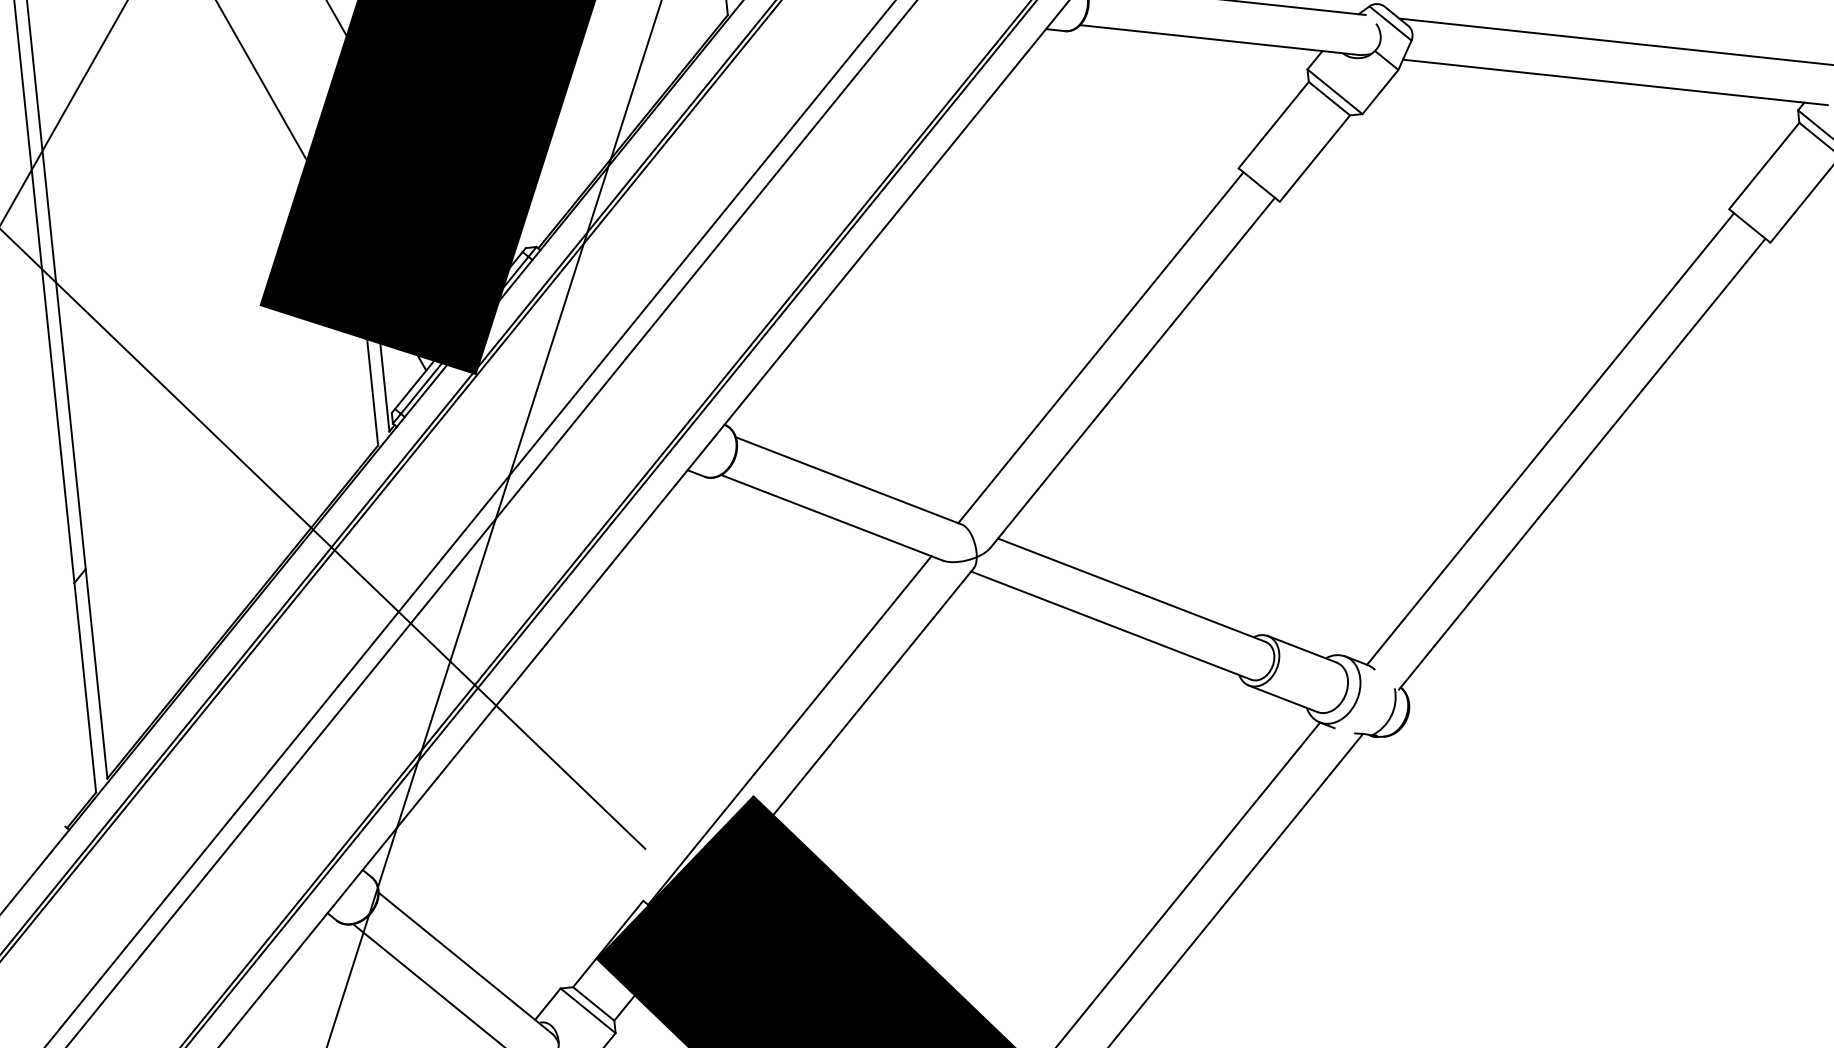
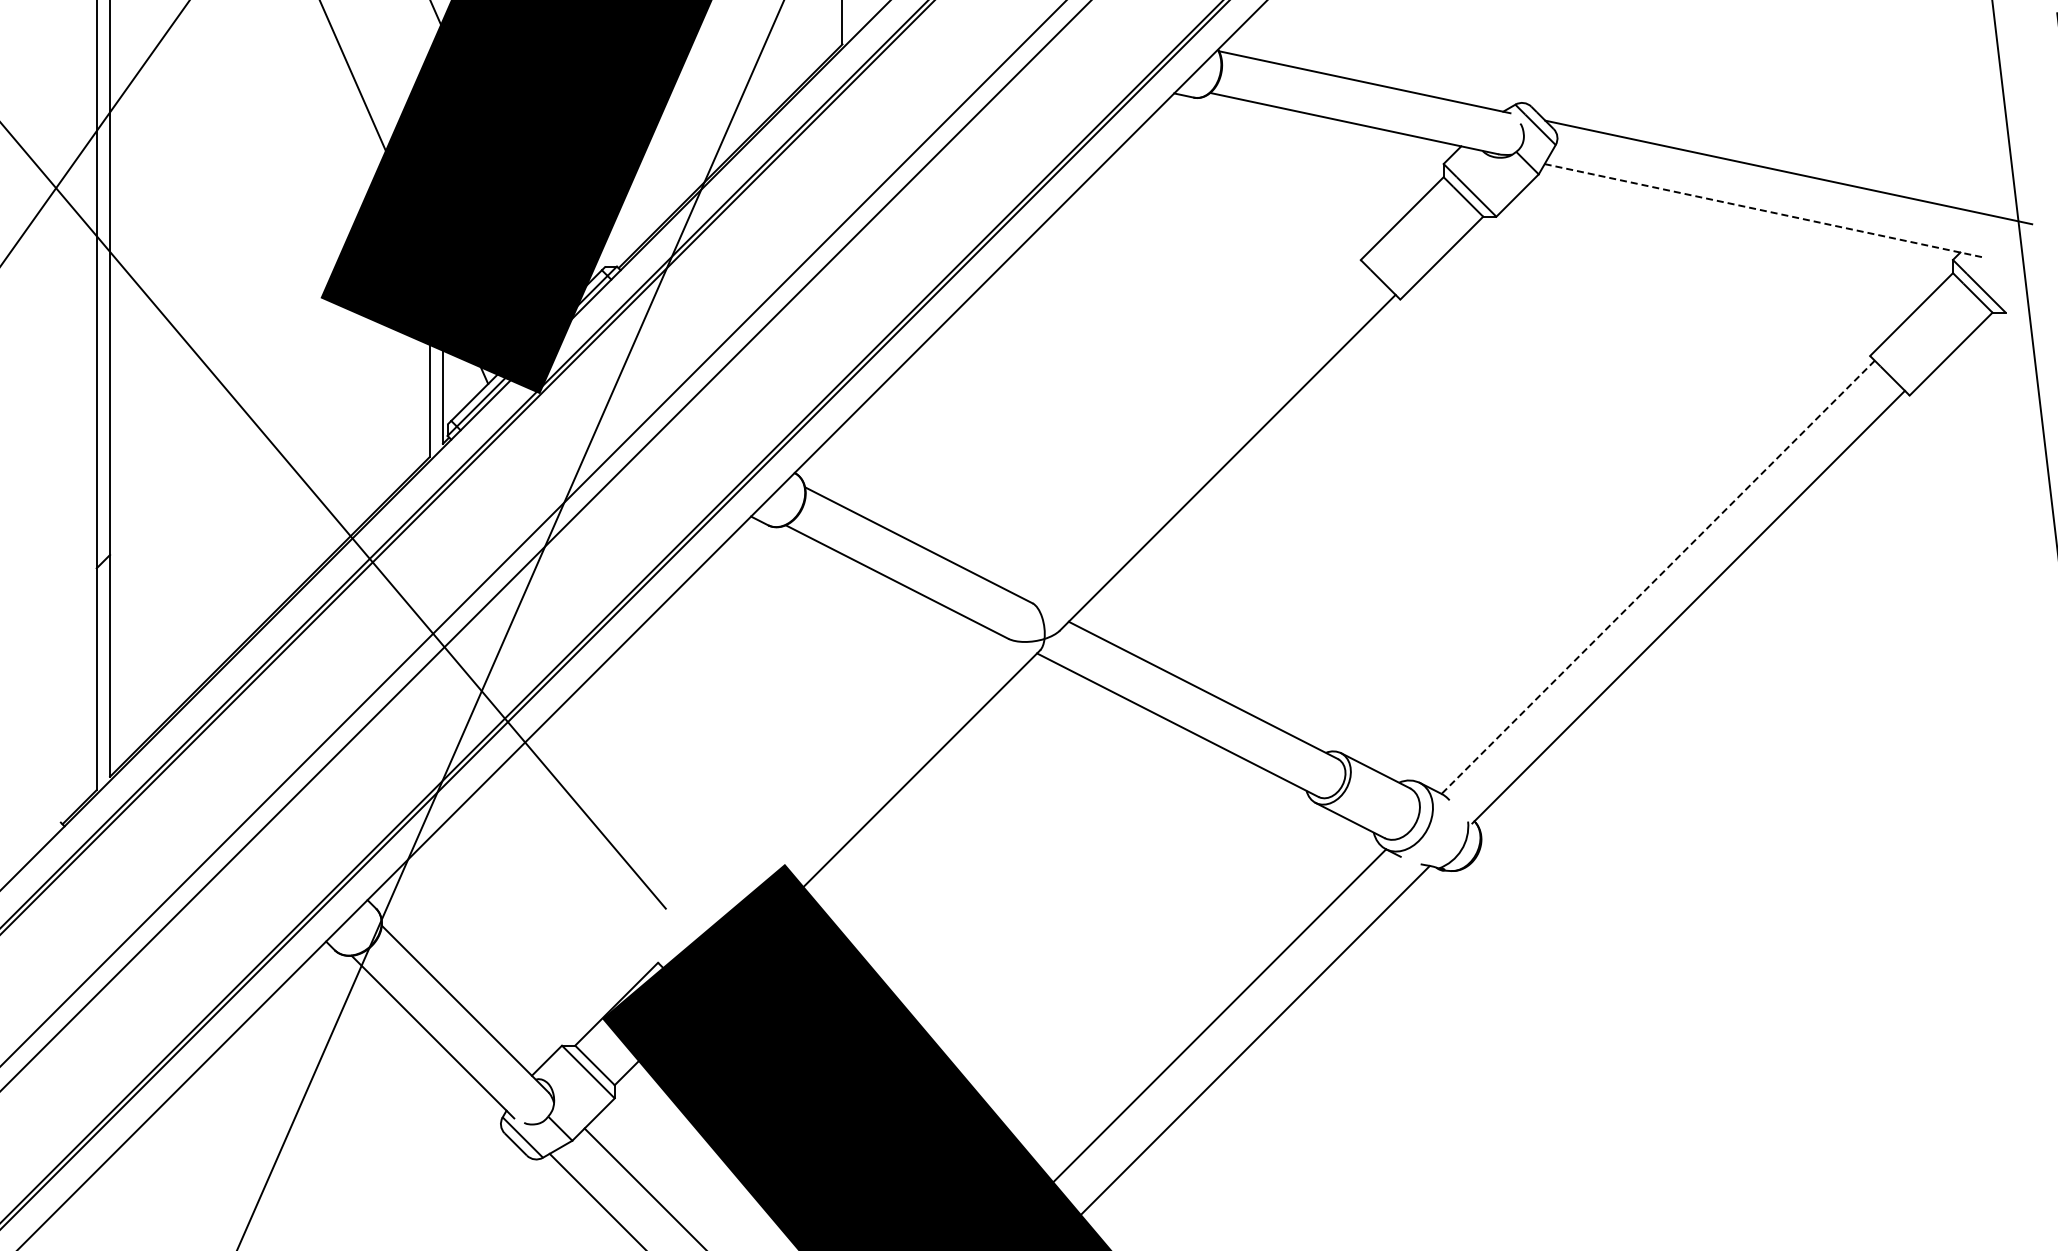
line: (1615, 82) -> (1764, 210), solid -> dashed
line: (1100, 347) -> (1196, 432), removed
line: (1549, 439) -> (1657, 577), solid -> dashed
line: (789, 730) -> (829, 800), removed

